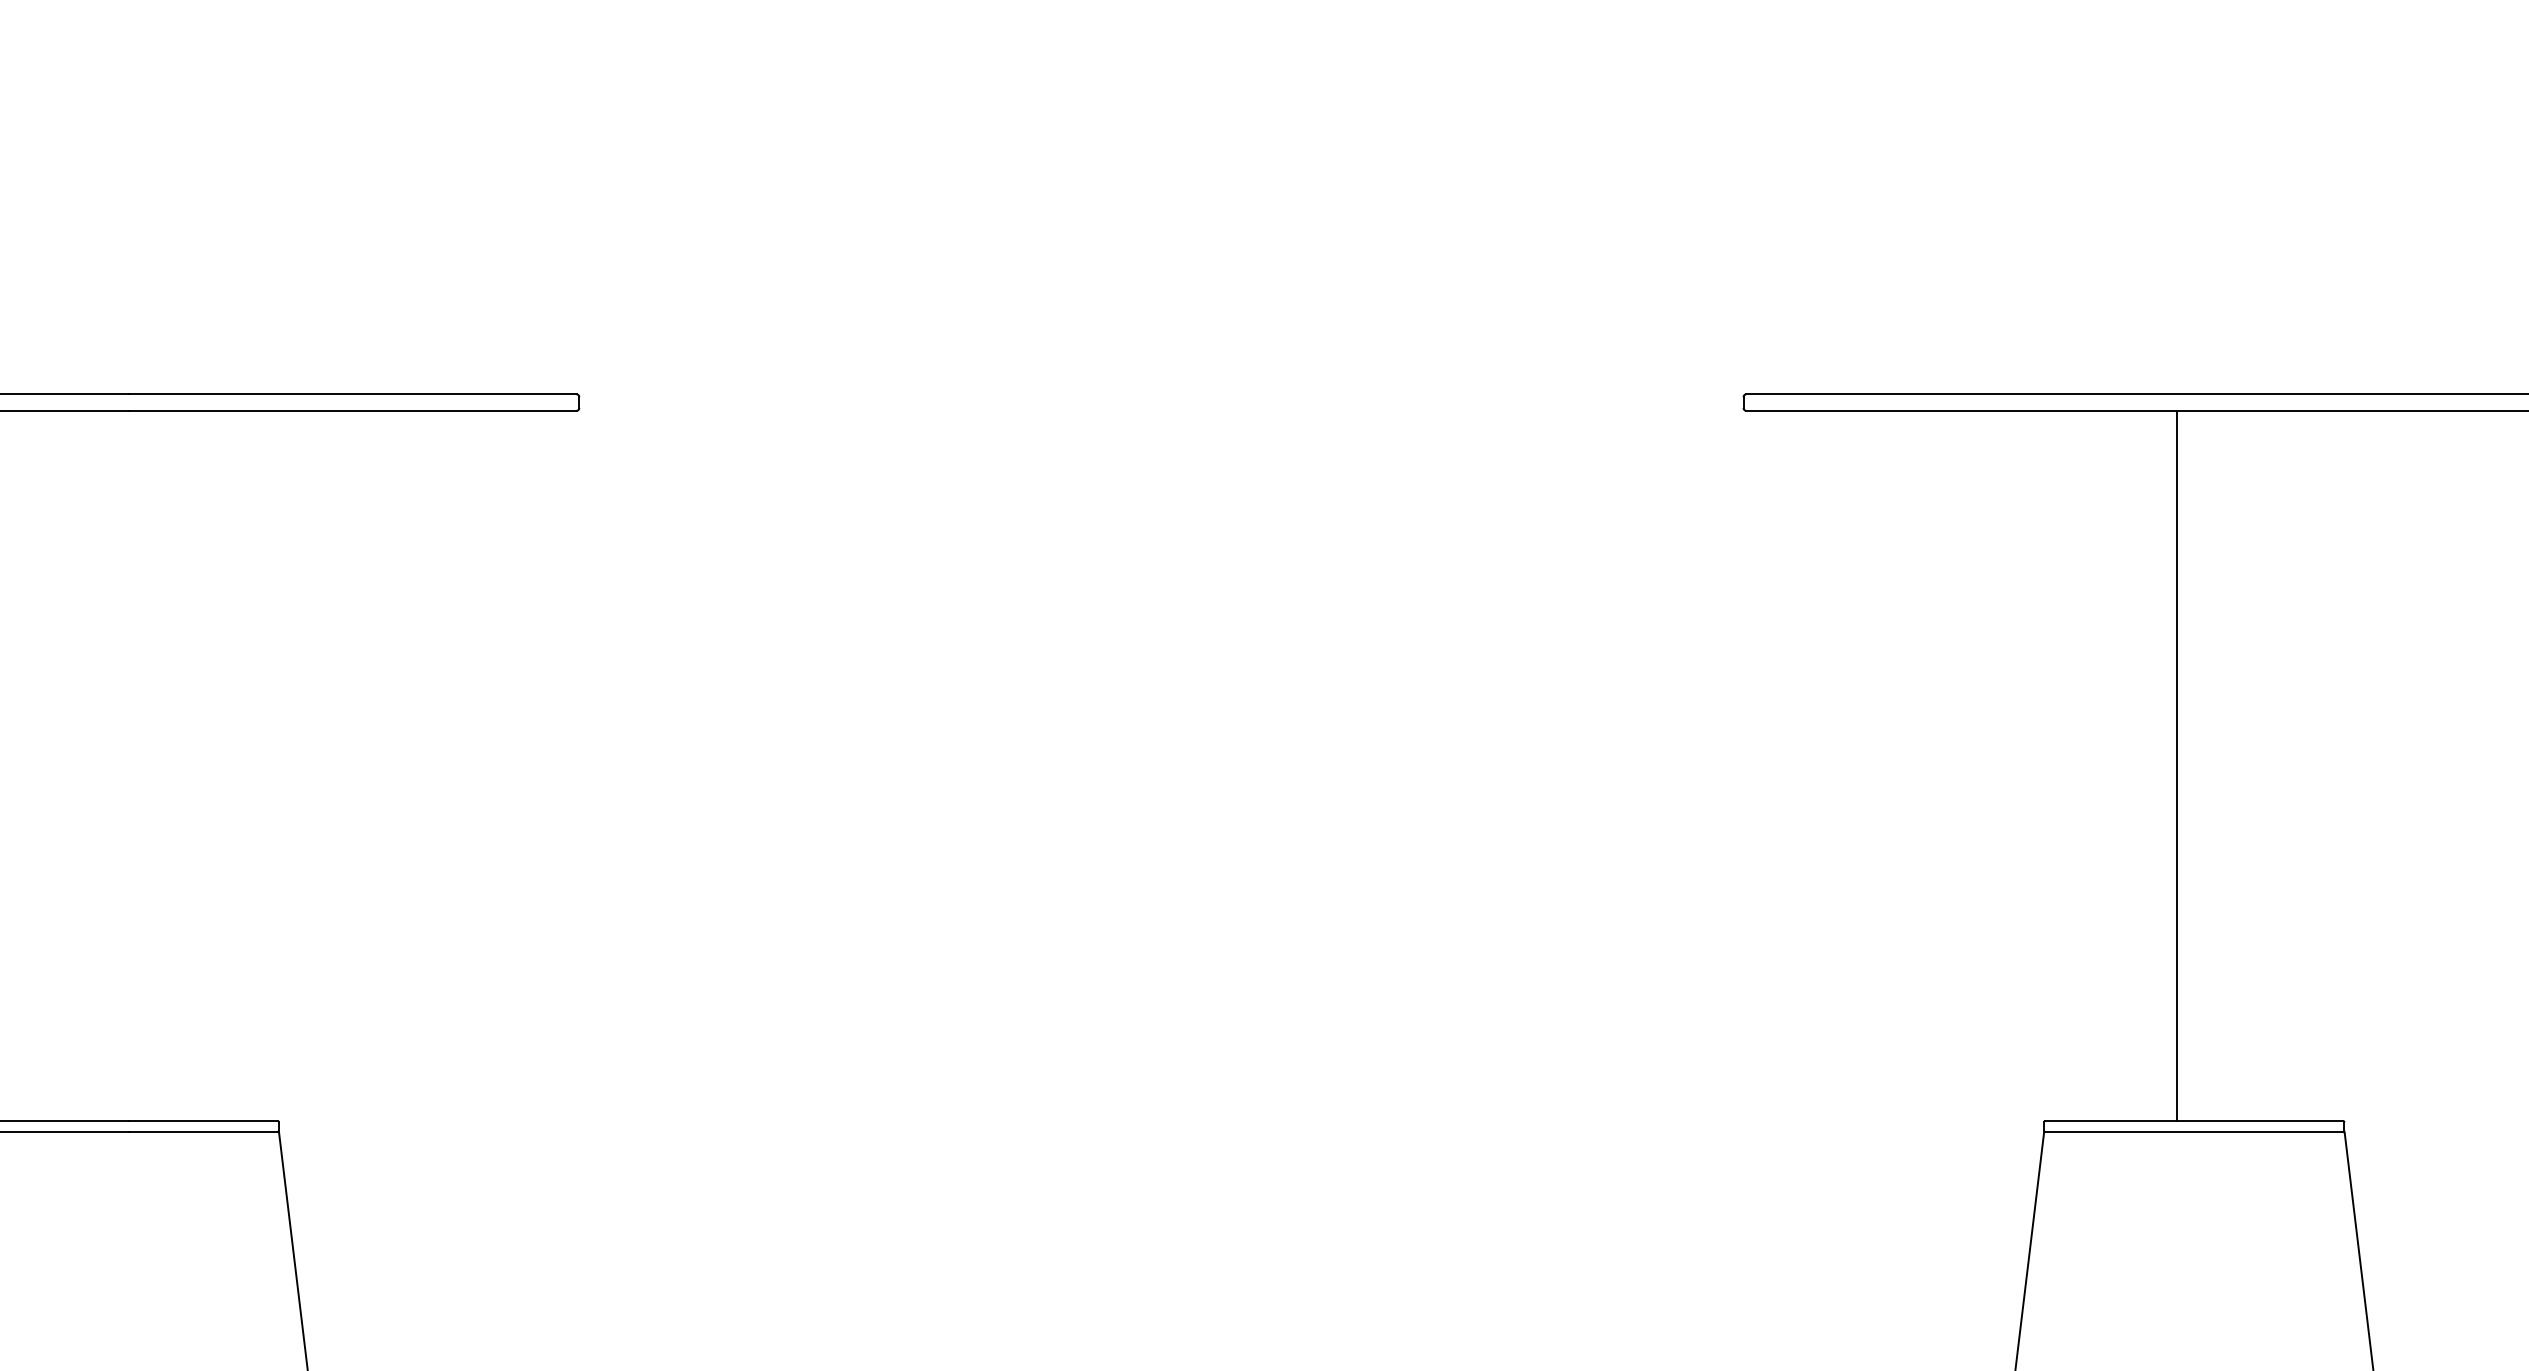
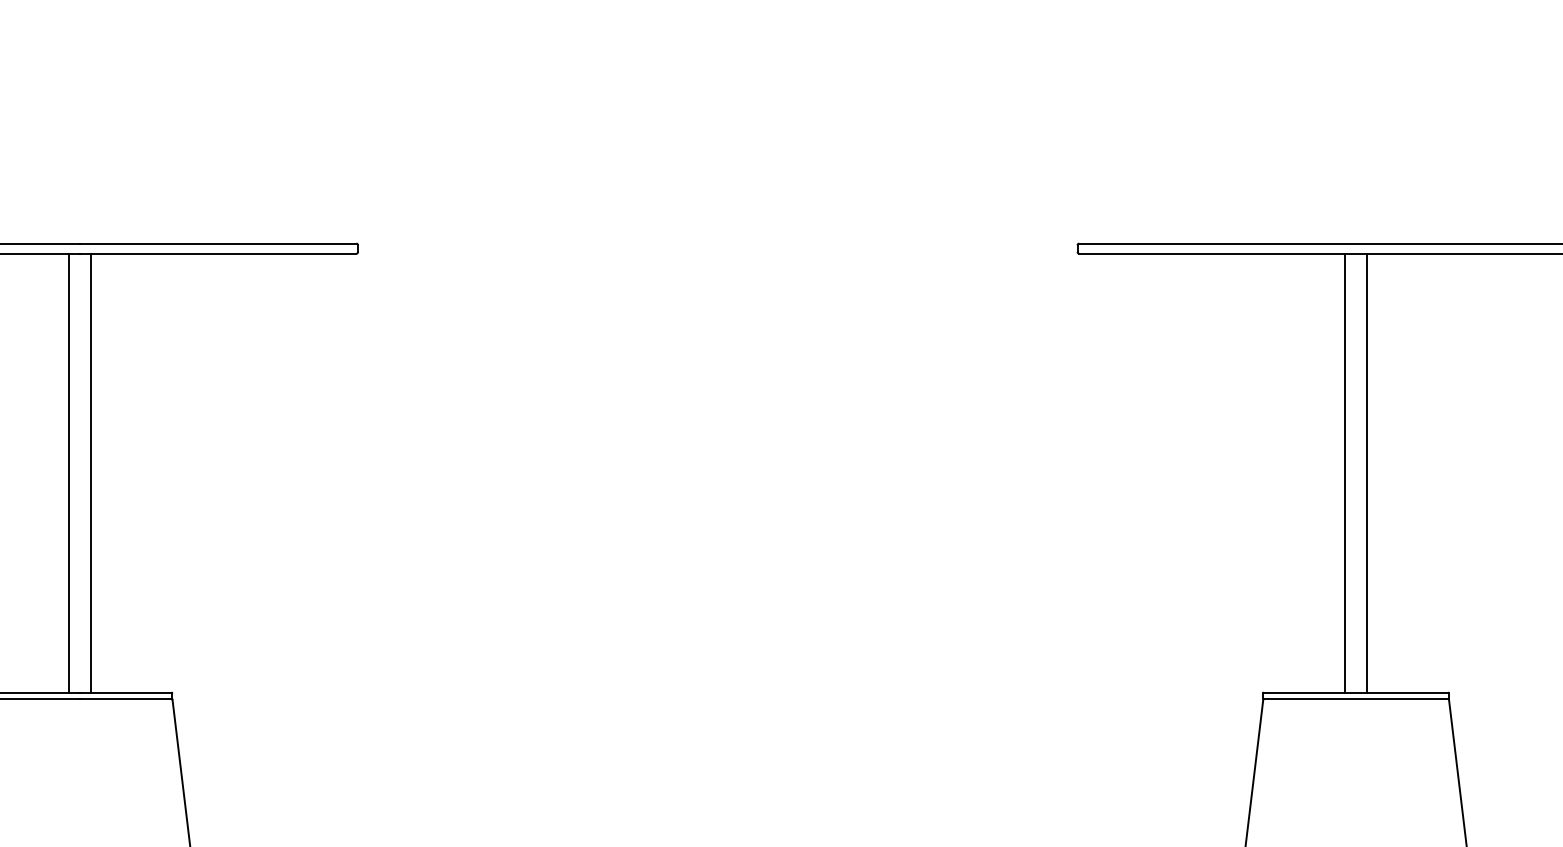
line: (110, 764) -> (68, 472), added
line: (146, 764) -> (90, 472), added
line: (2212, 764) -> (1367, 472), added

